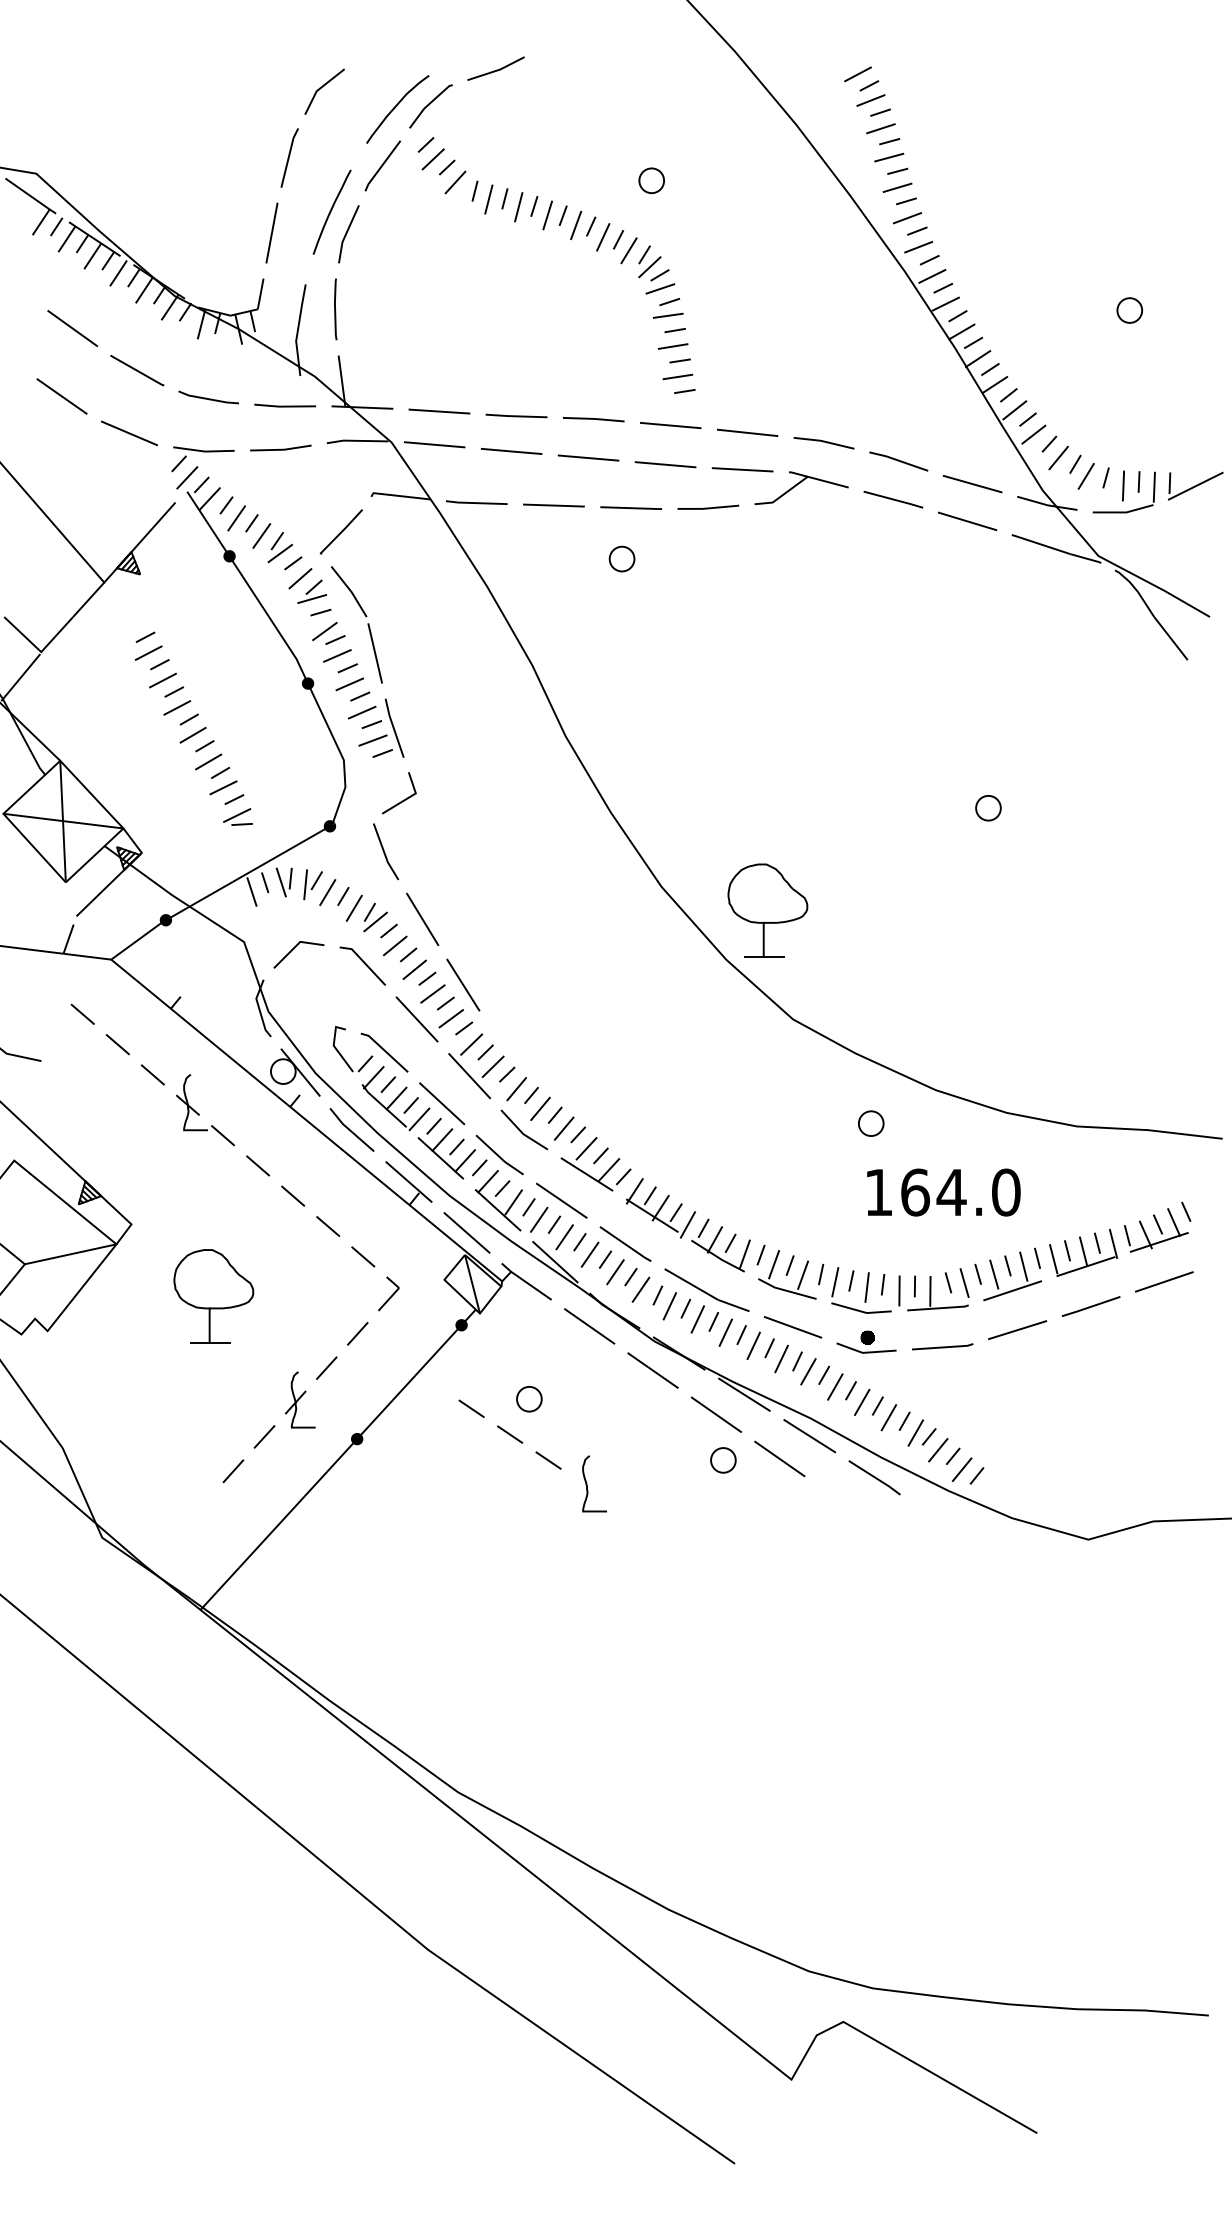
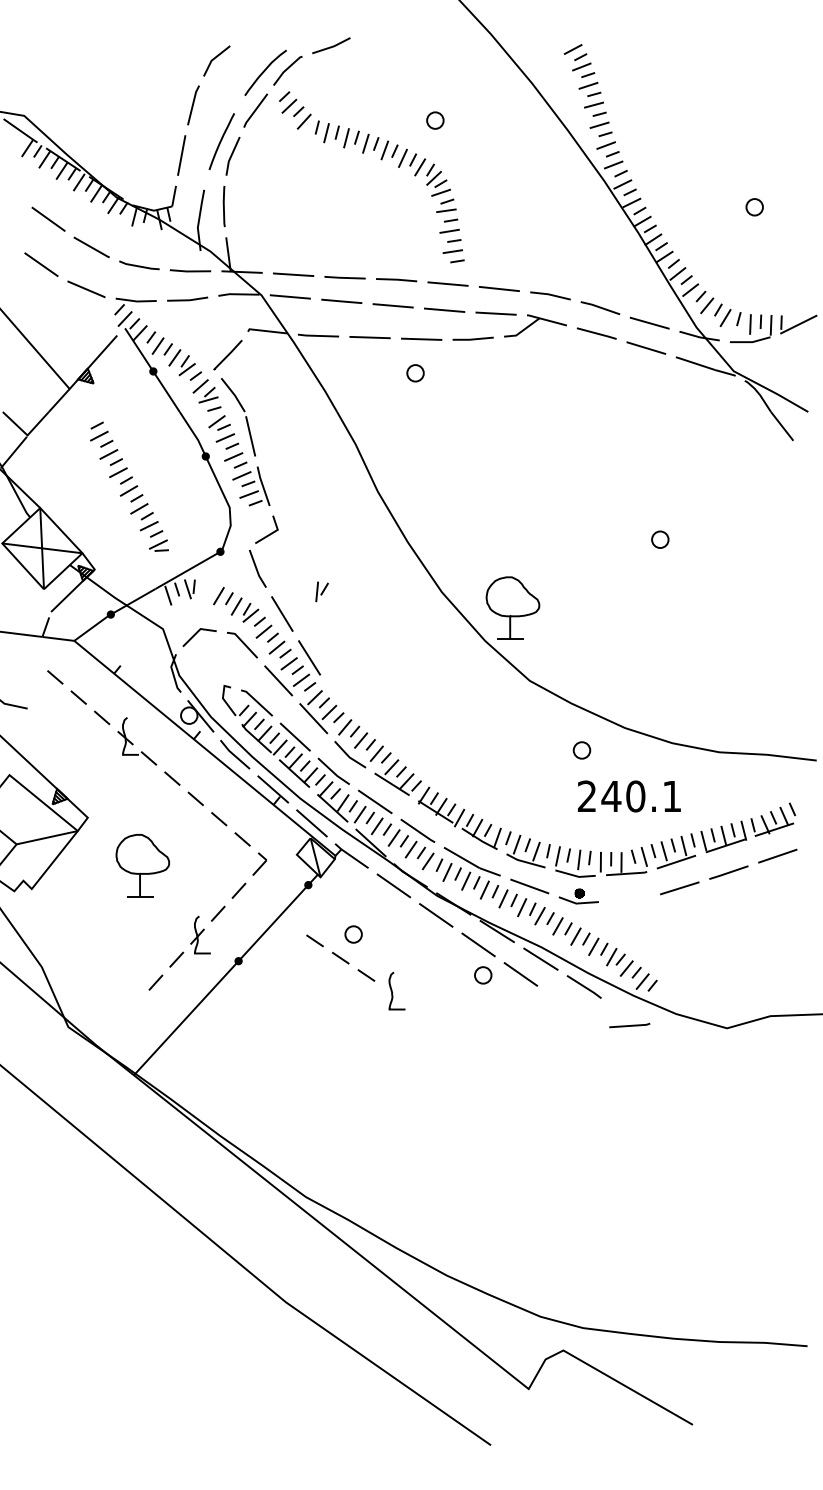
part: (312, 884) -> (321, 591), moved
text: (942, 1192) -> (629, 796), 164.0 -> 240.1
line: (942, 1346) -> (629, 1025), moved

